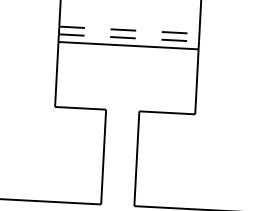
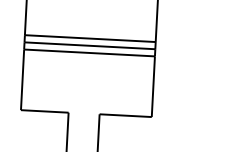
line: (129, 30) -> (90, 38), dashed -> solid
line: (129, 38) -> (90, 46), dashed -> solid

